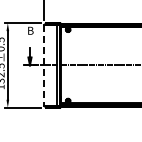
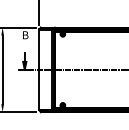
line: (44, 65) -> (39, 69), dashed -> solid

